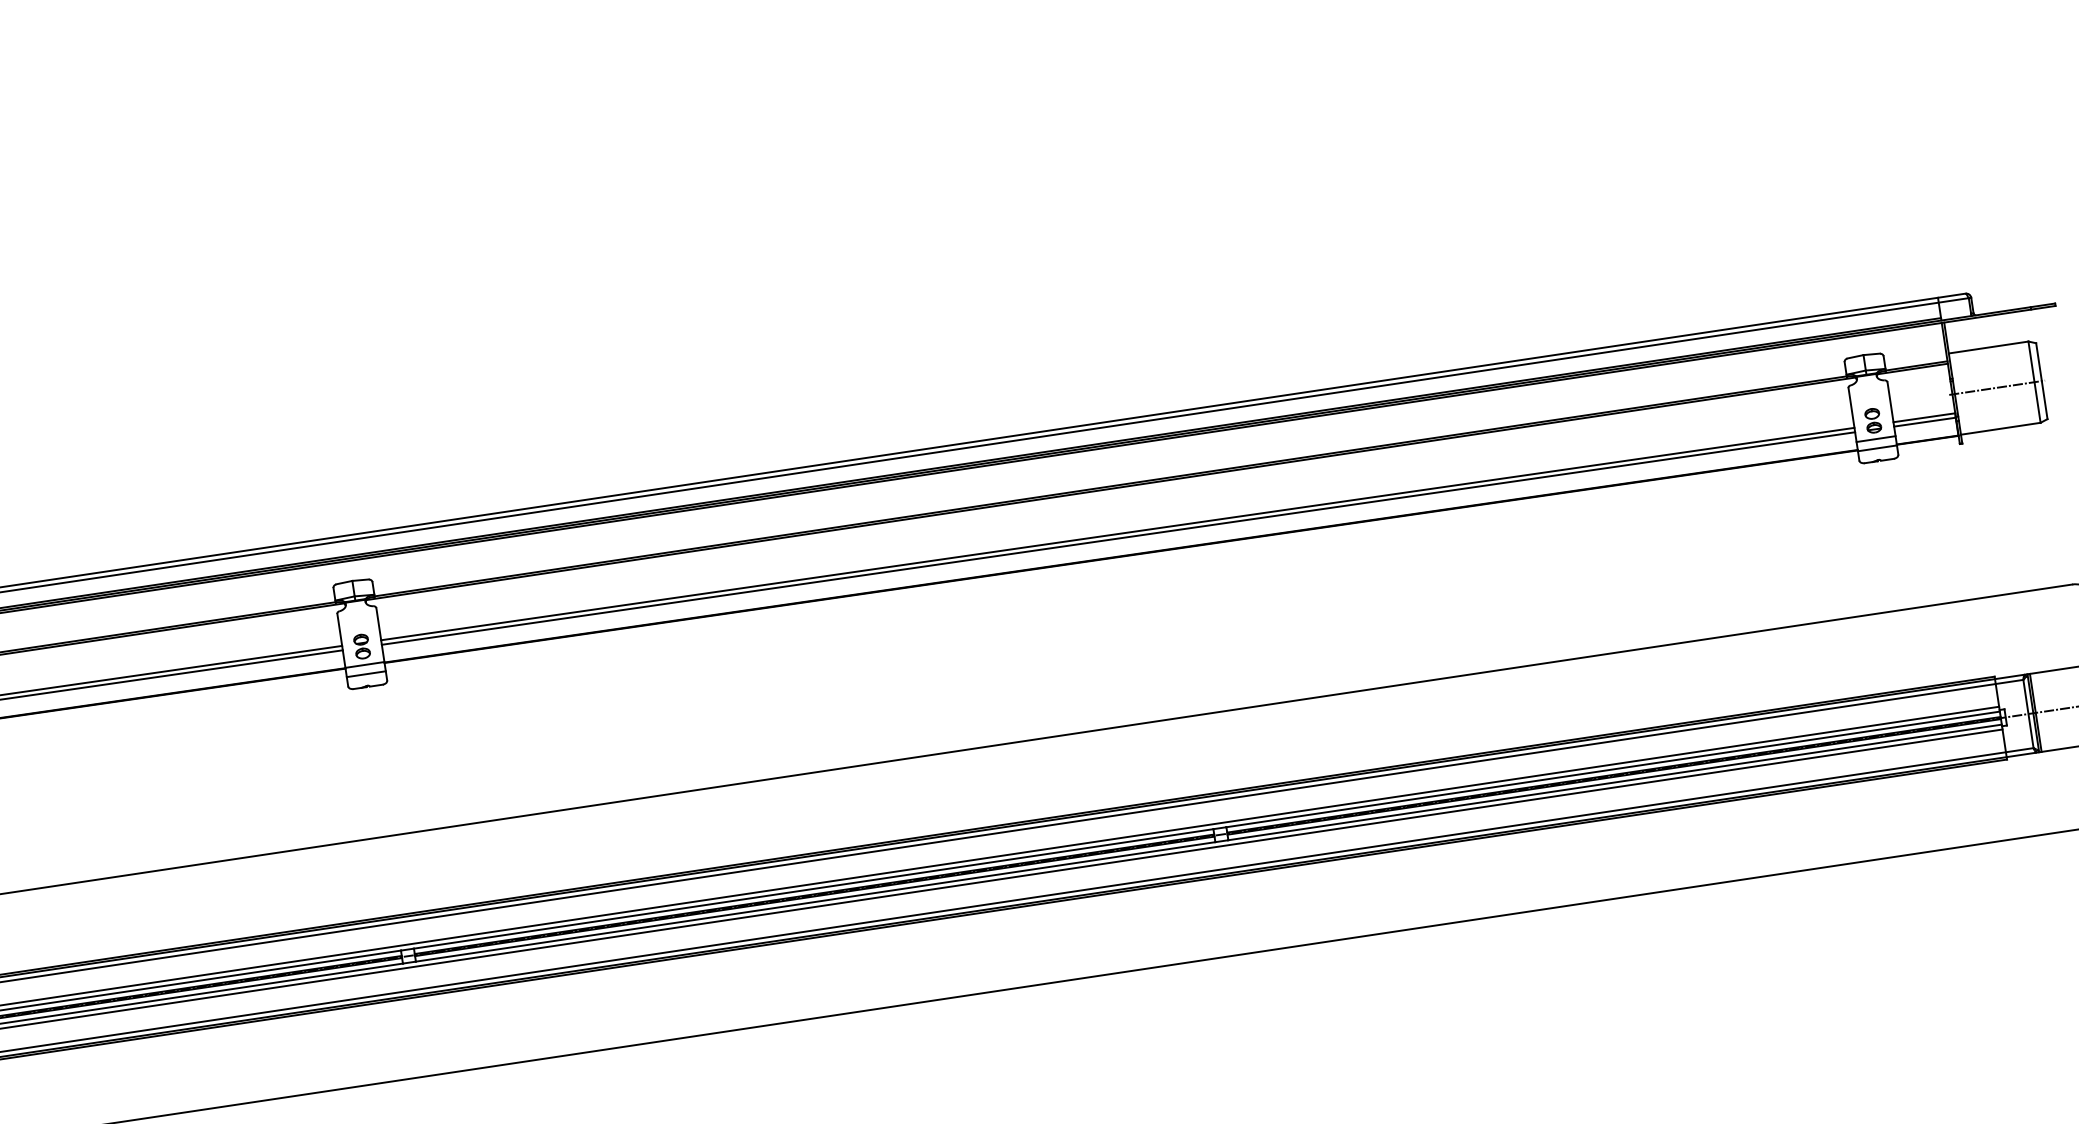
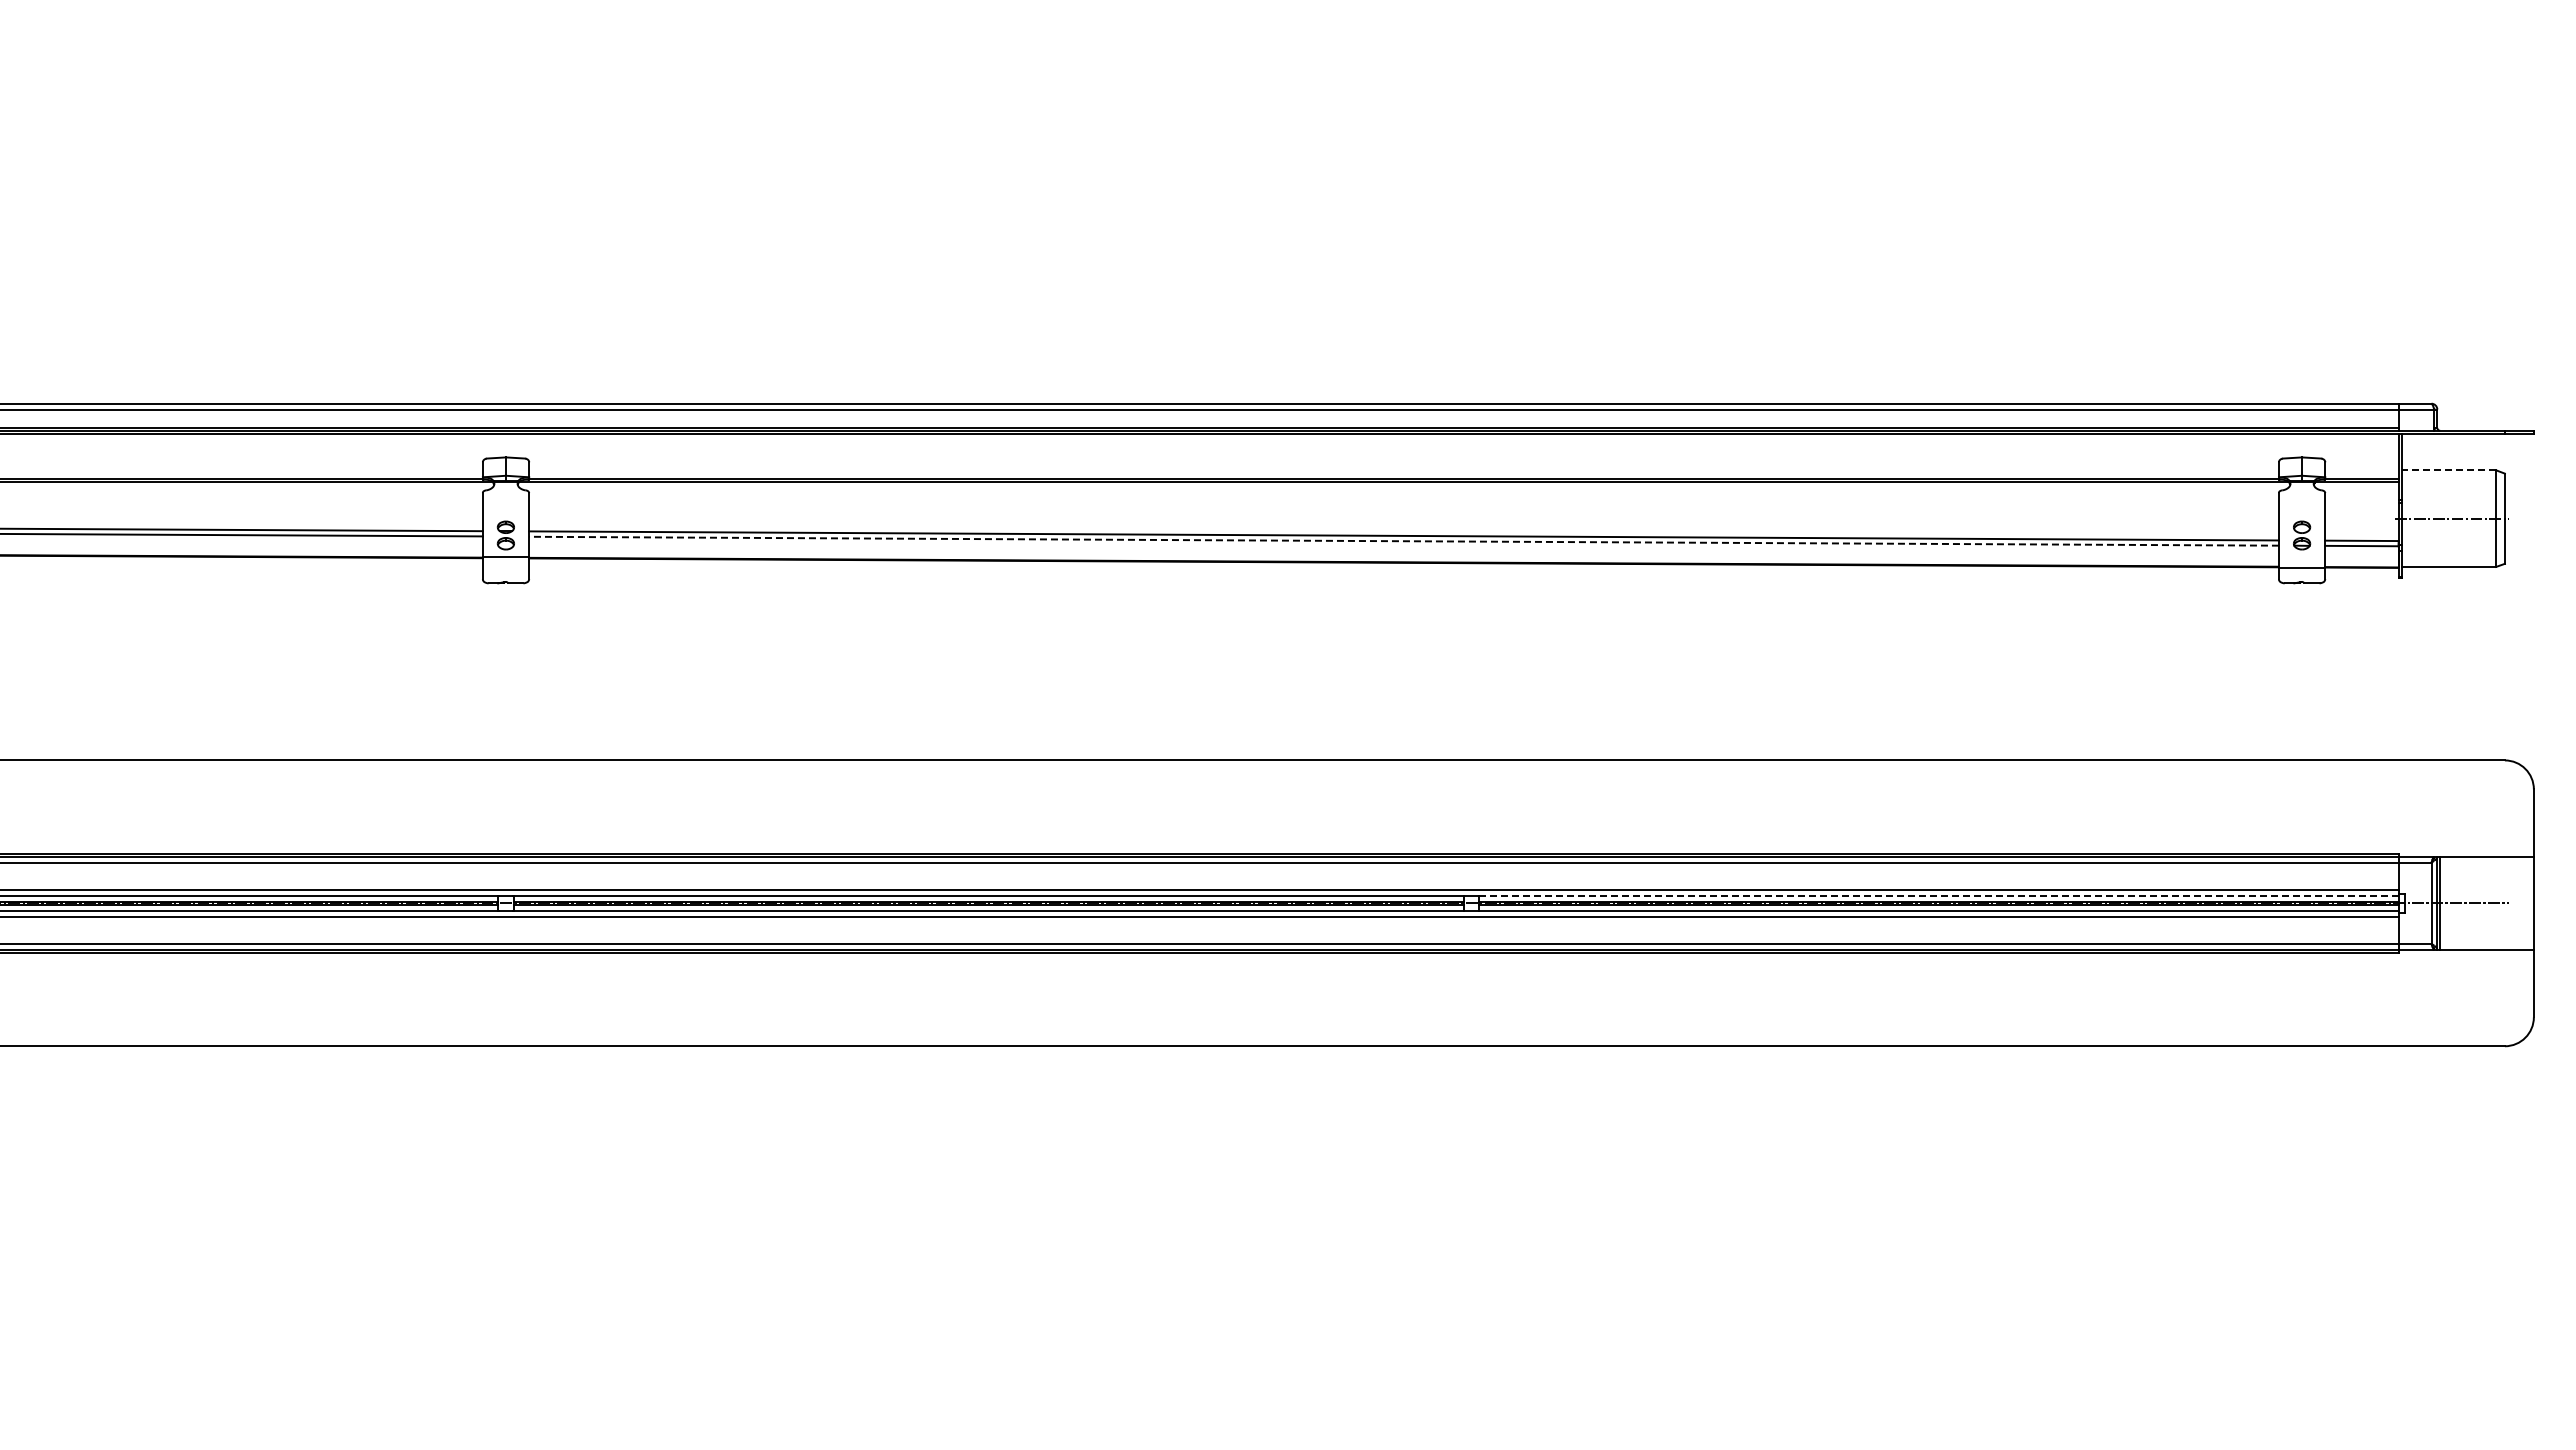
line: (1988, 347) -> (2448, 470), solid -> dashed
line: (1875, 439) -> (2301, 557), removed
line: (1118, 538) -> (1404, 541), solid -> dashed
line: (365, 674) -> (505, 568), removed
line: (1612, 769) -> (1938, 895), solid -> dashed

